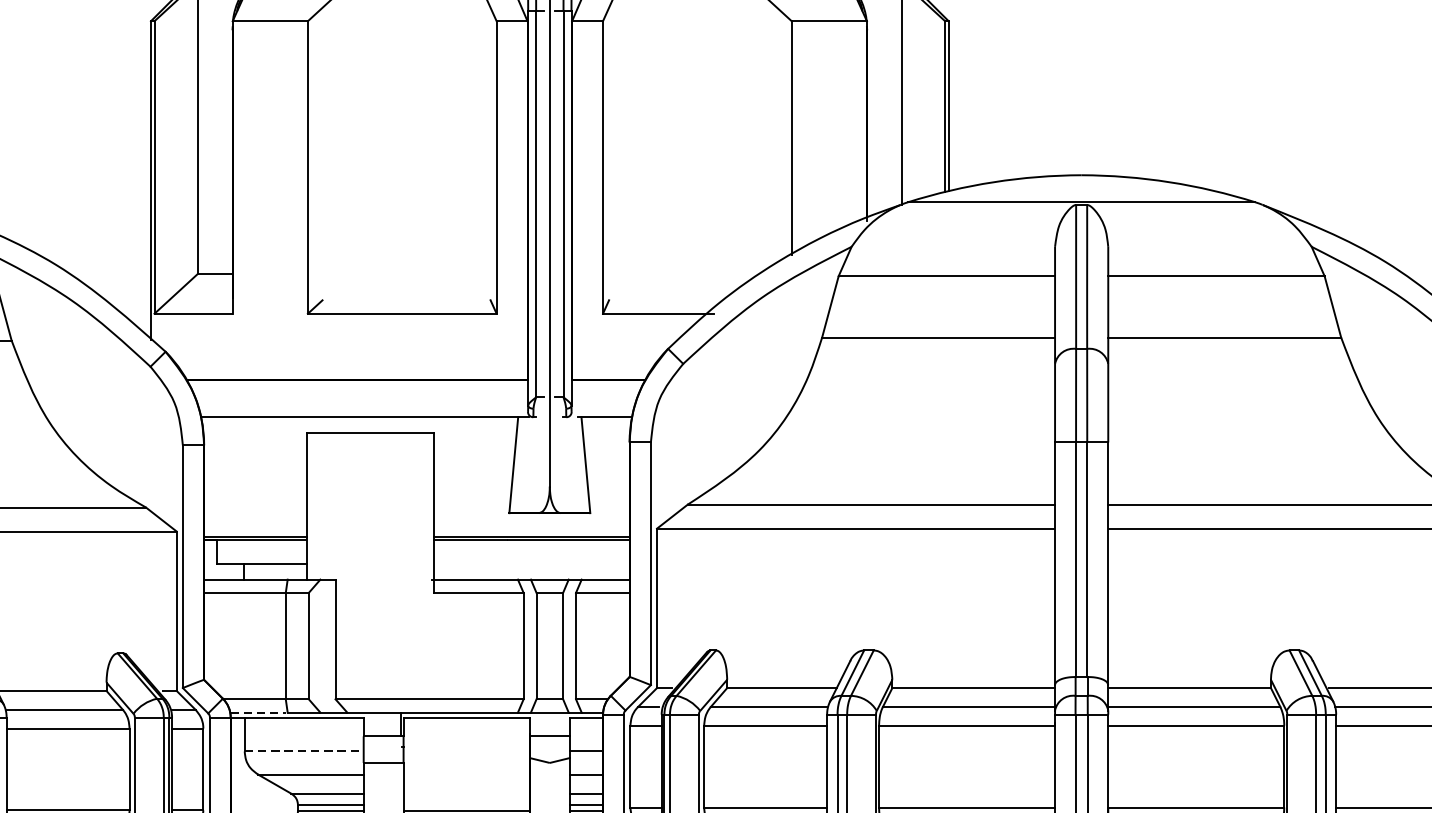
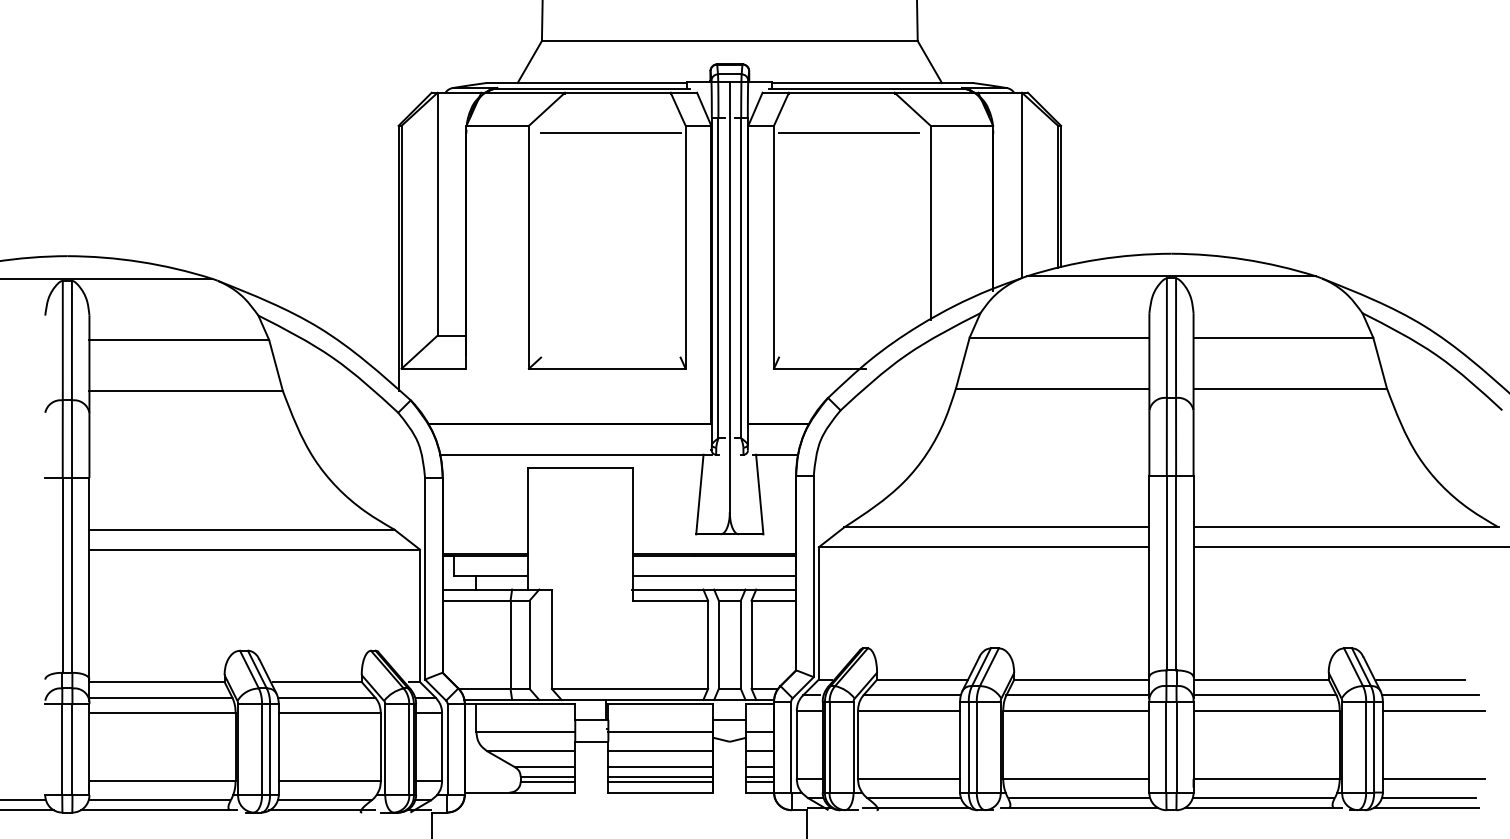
line: (406, 29) -> (610, 132), added
line: (692, 29) -> (848, 132), added
line: (531, 563) -> (714, 576), added
line: (258, 712) -> (487, 699), dashed -> solid
line: (304, 751) -> (526, 732), dashed -> solid
line: (466, 751) -> (660, 732), added
line: (466, 774) -> (660, 751), added
line: (466, 793) -> (660, 767), added
line: (466, 804) -> (660, 776), added

